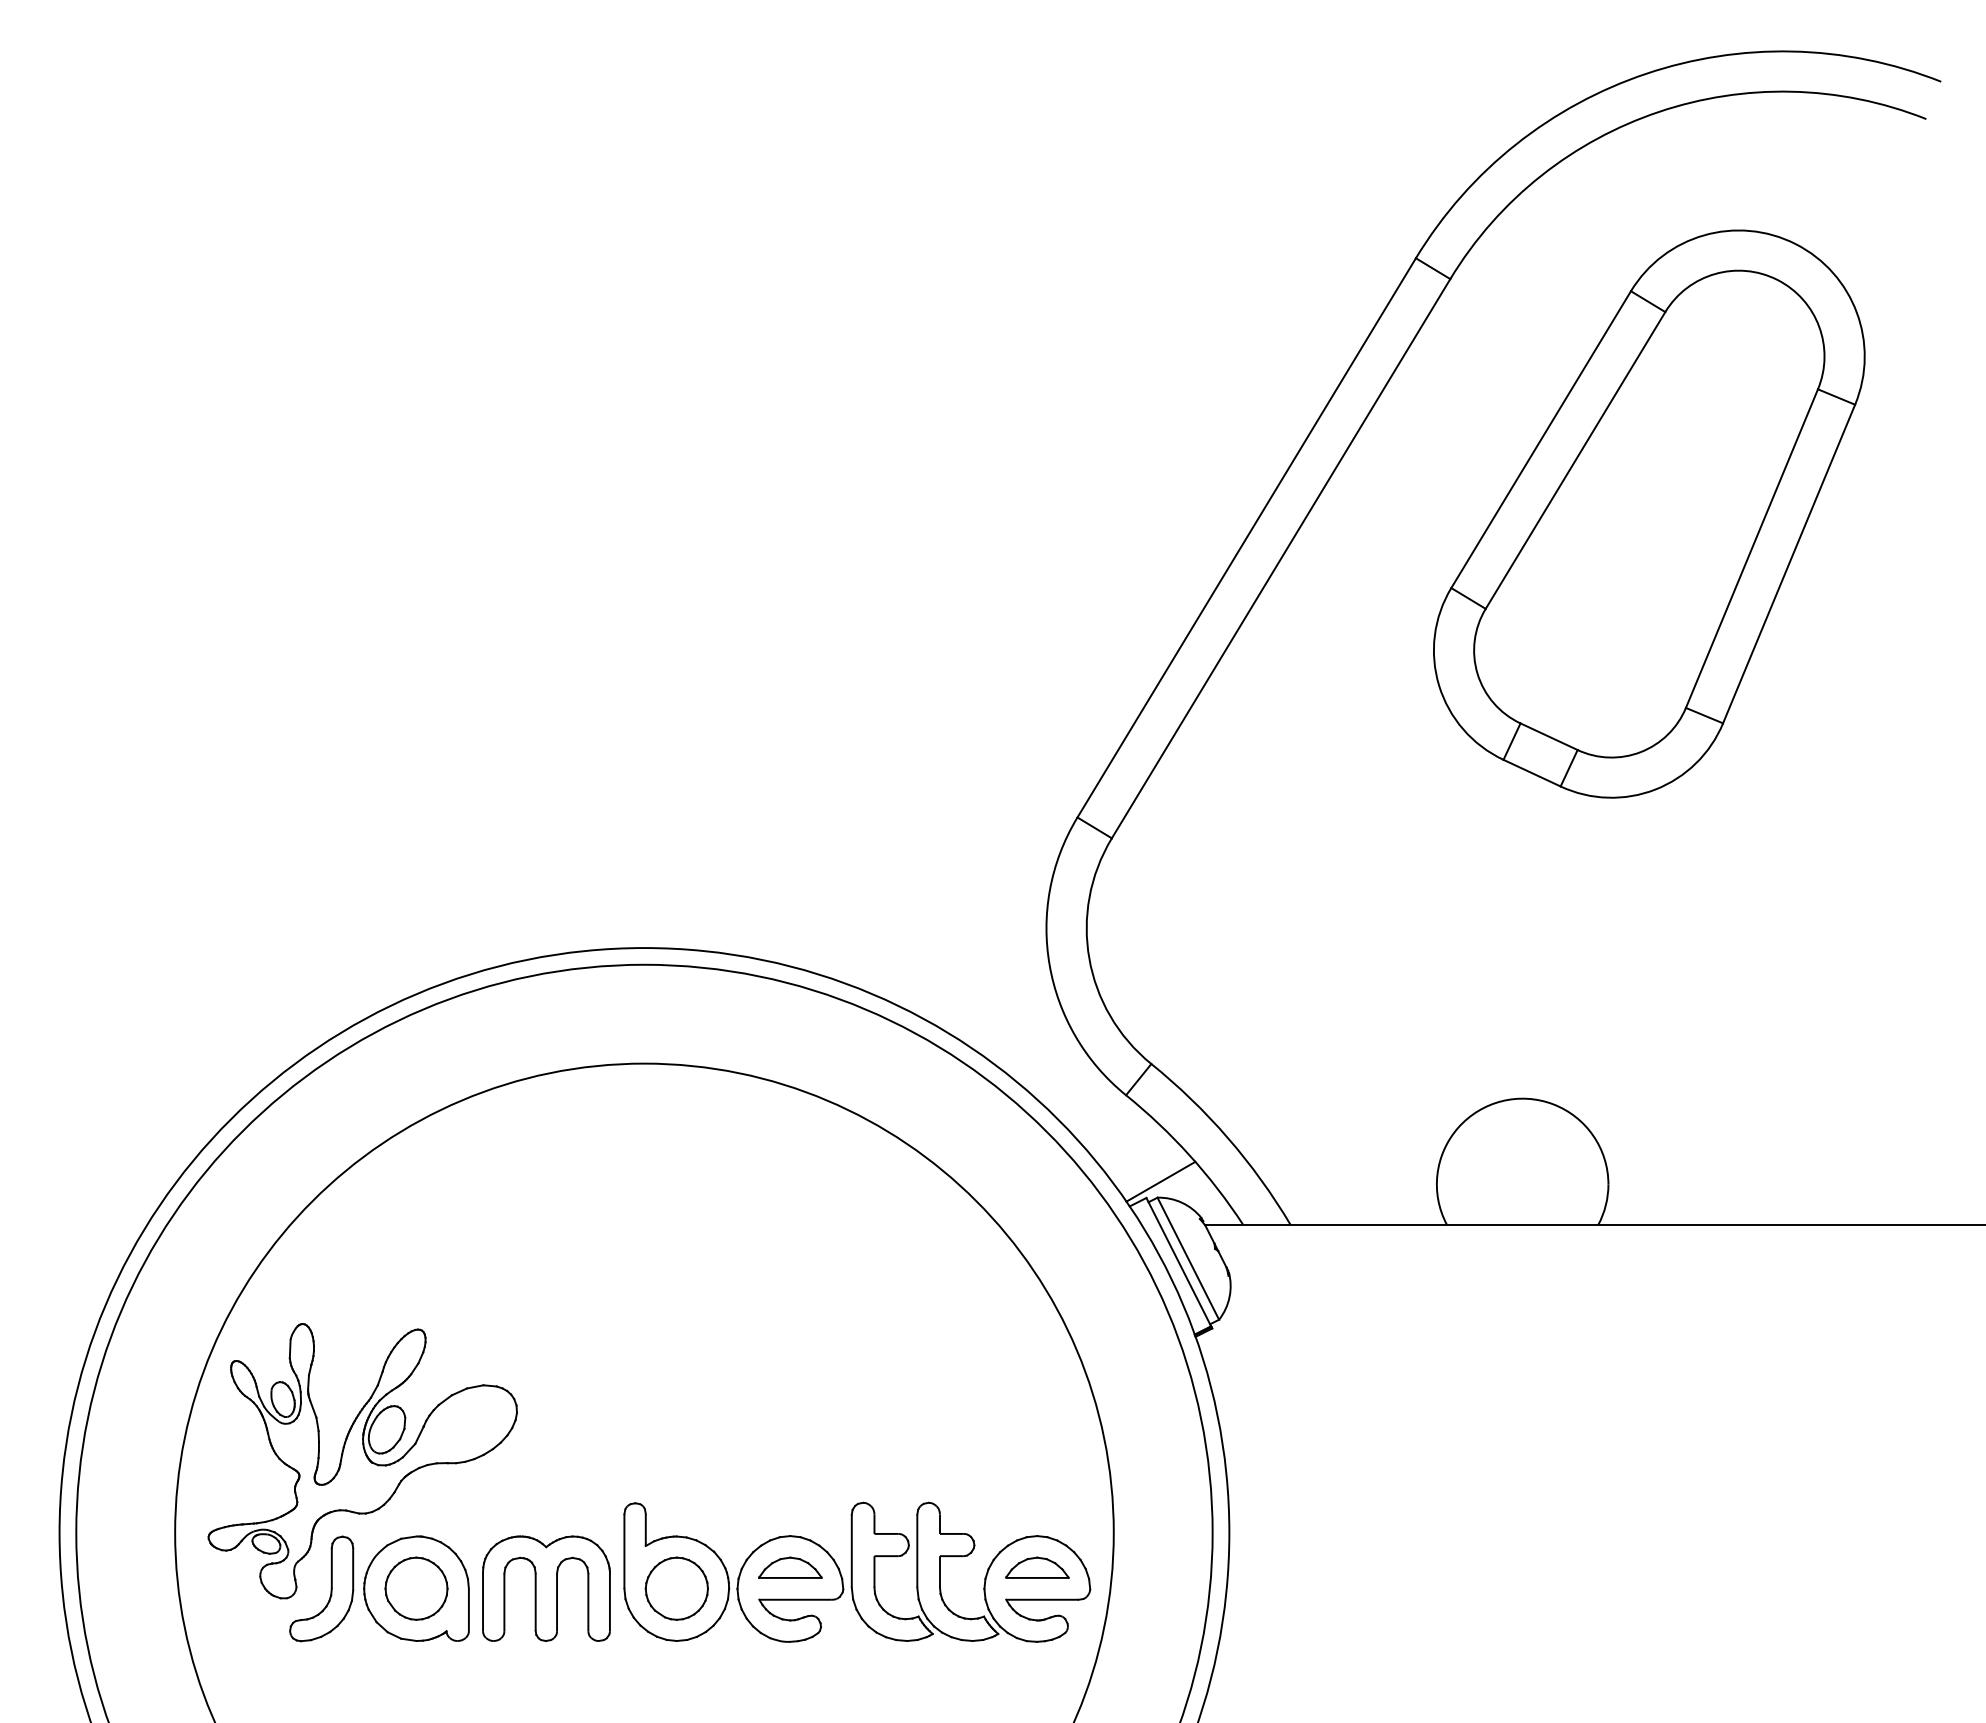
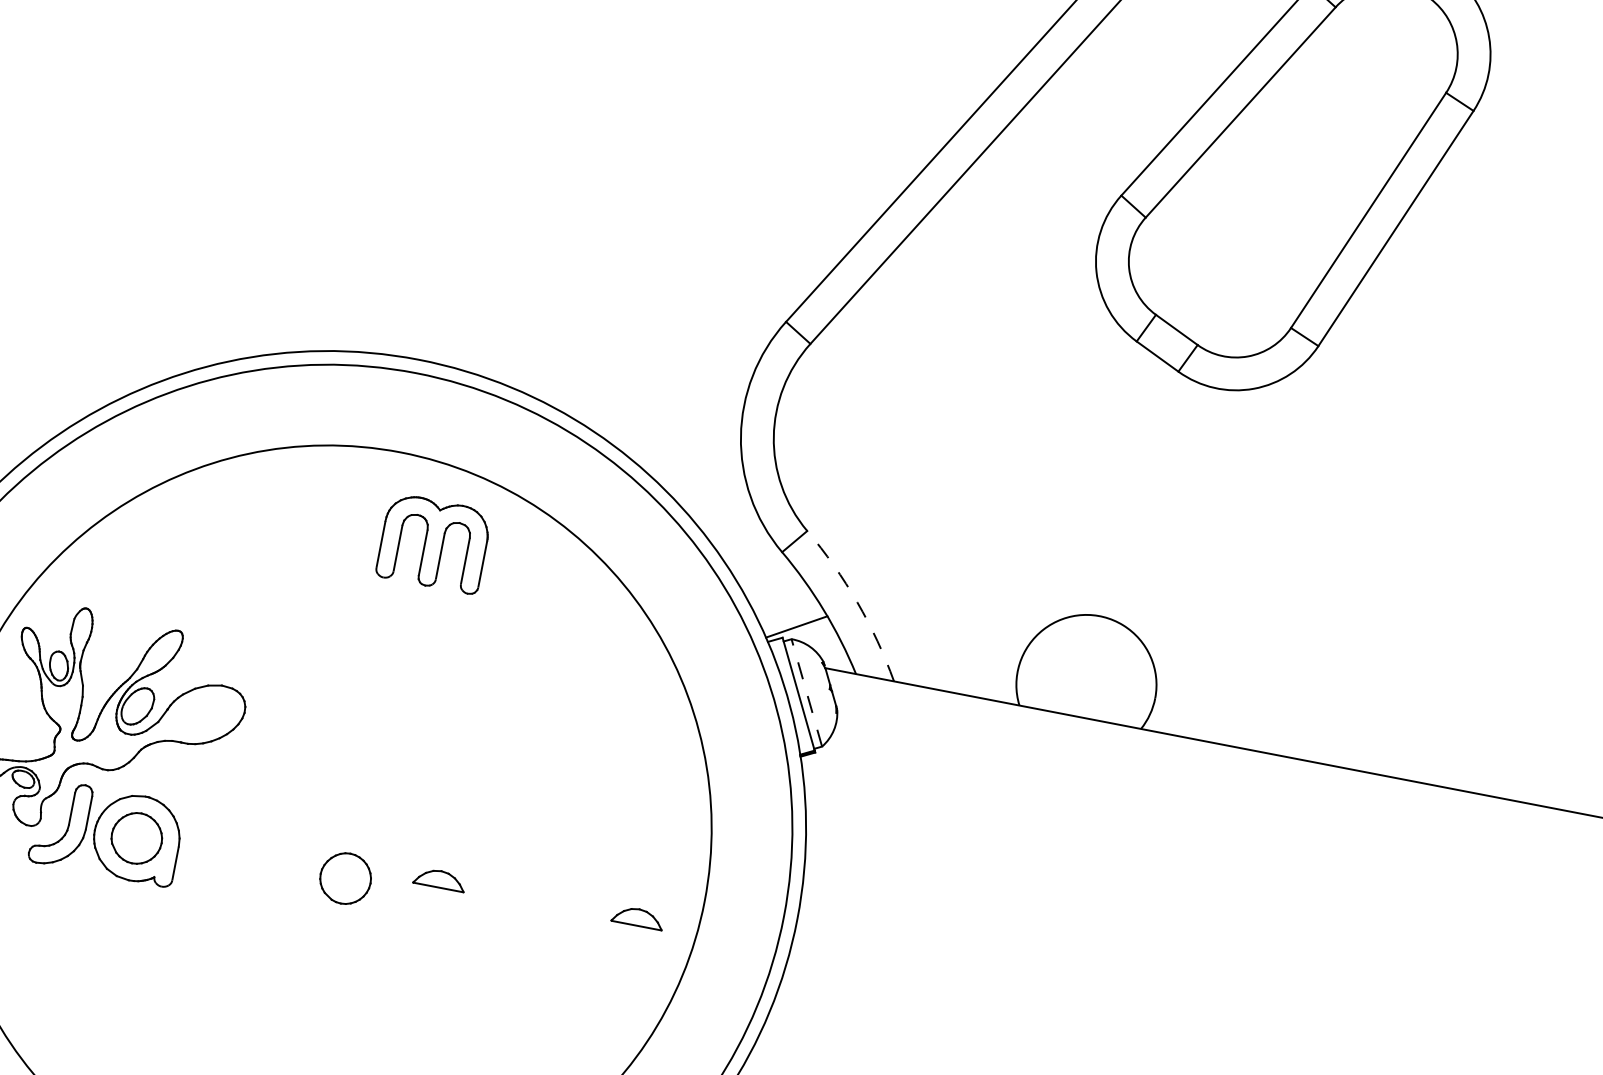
arc: (1228, 1138) -> (857, 602), solid -> dashed
line: (1188, 1258) -> (807, 692), solid -> dashed
part: (857, 1571) -> (493, 892), removed
part: (546, 1588) -> (433, 543), moved

